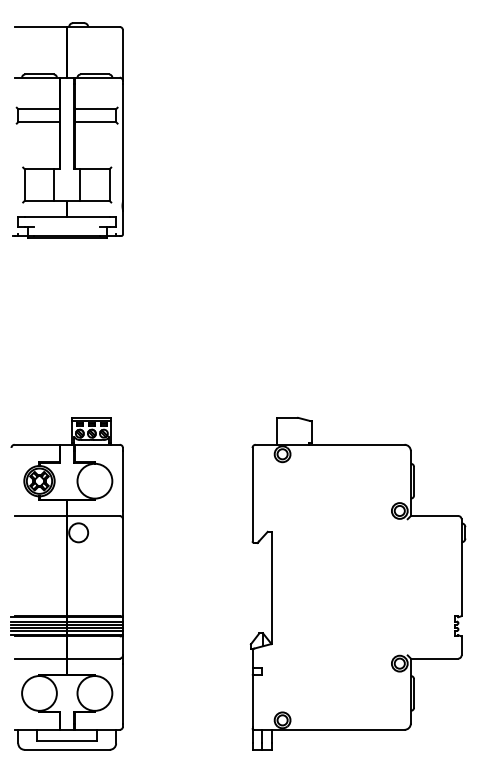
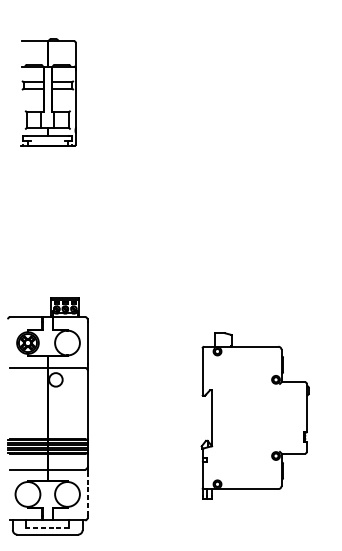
part: (67, 130) -> (47, 92), size x0.7
part: (357, 583) -> (254, 416), size x0.7
line: (122, 693) -> (87, 494), solid -> dashed
line: (66, 740) -> (47, 528), solid -> dashed

